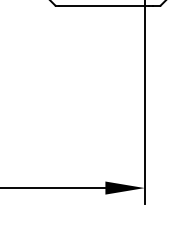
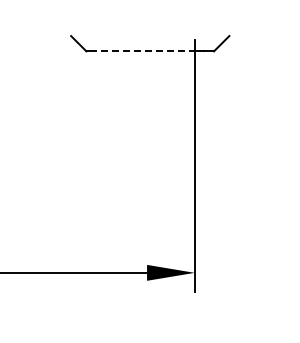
line: (101, 5) -> (142, 51), solid -> dashed

